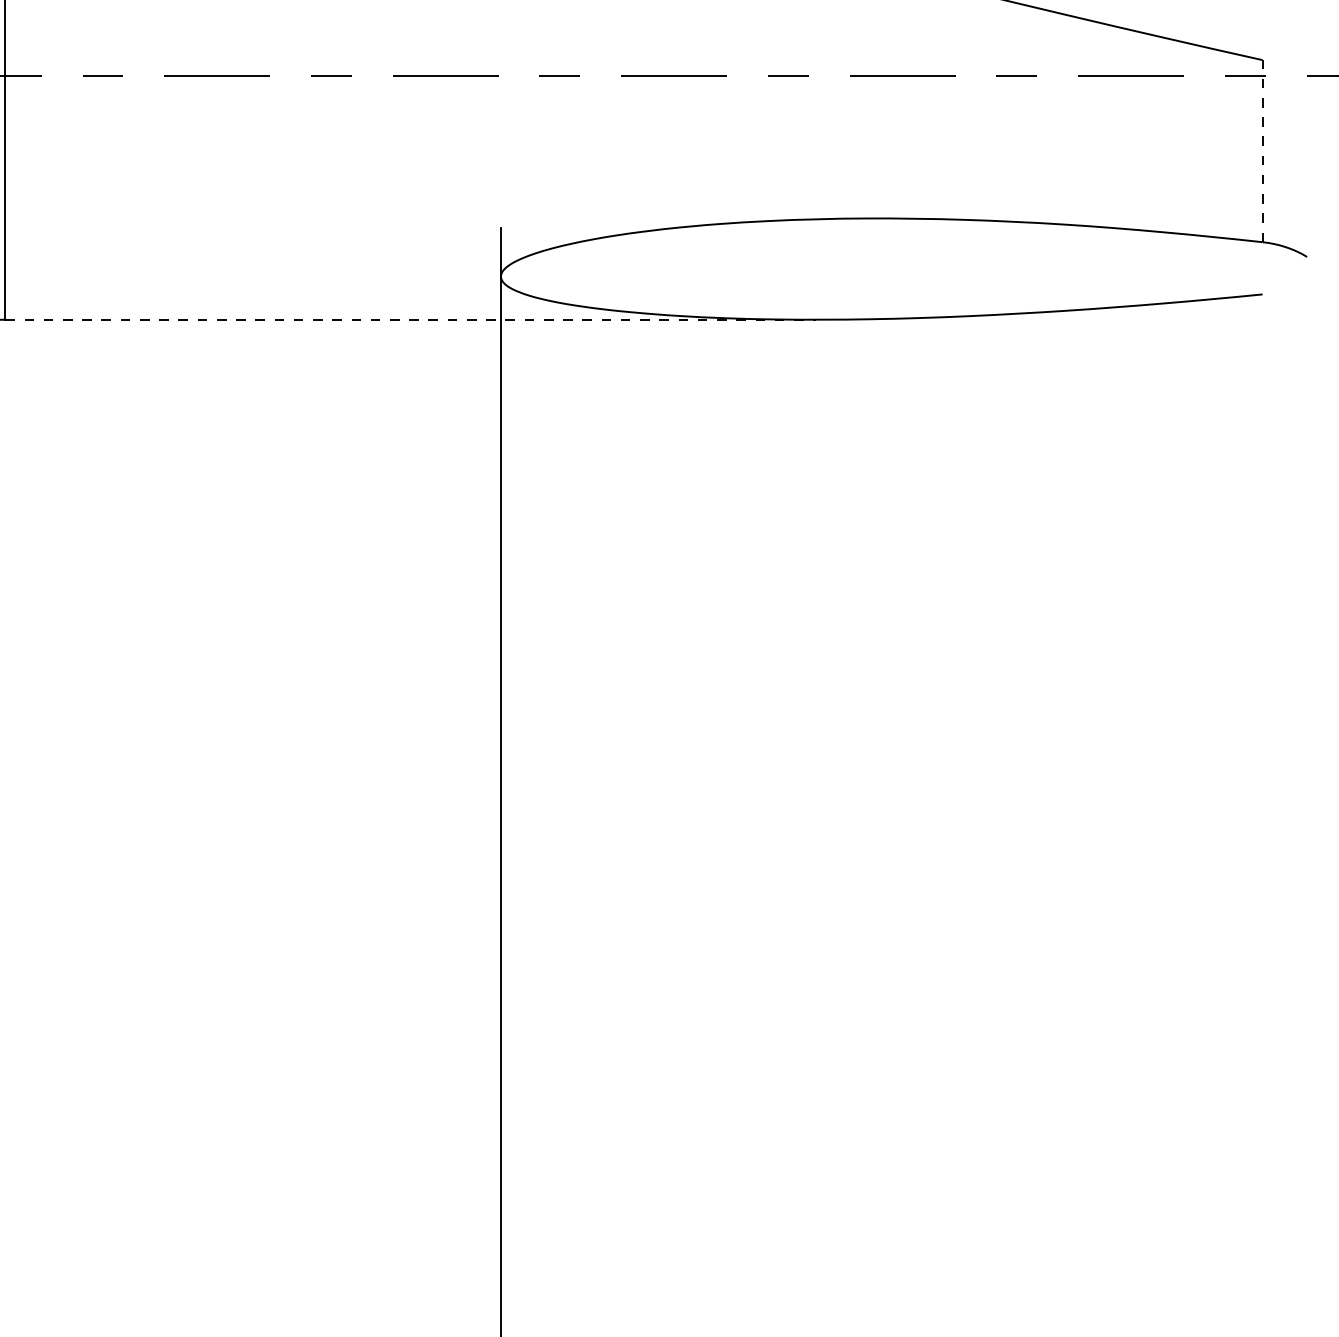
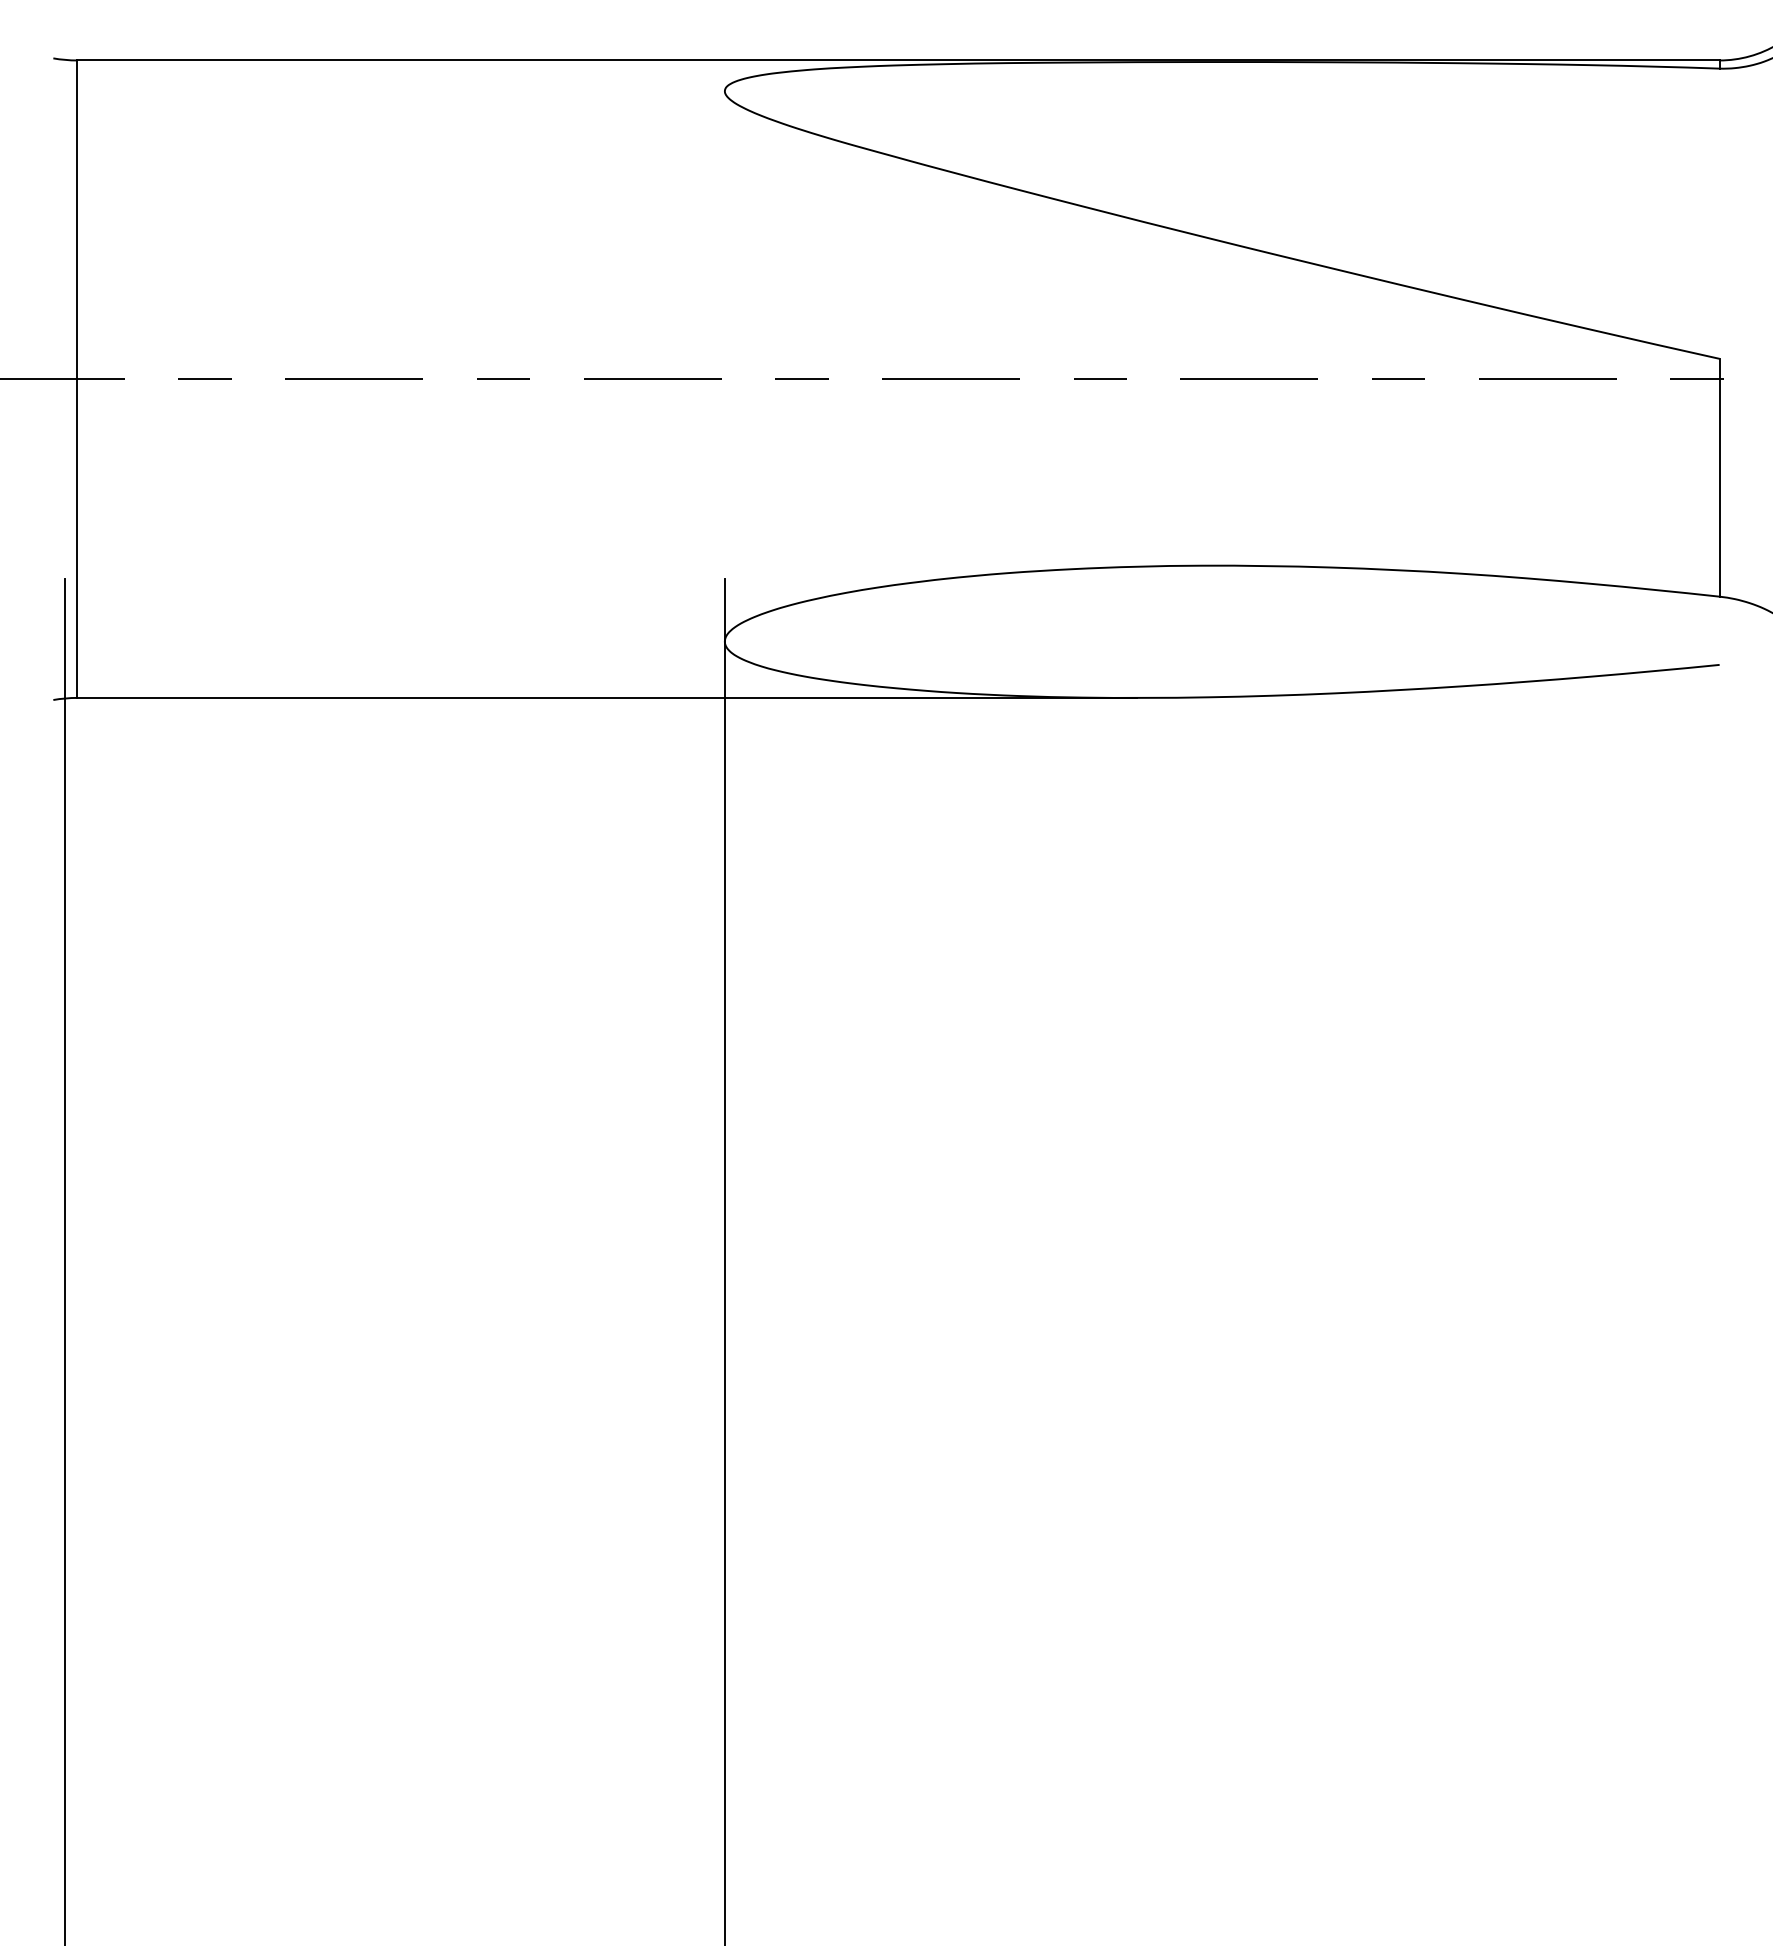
line: (1262, 150) -> (1719, 477), dashed -> solid
line: (410, 319) -> (606, 697), dashed -> solid

